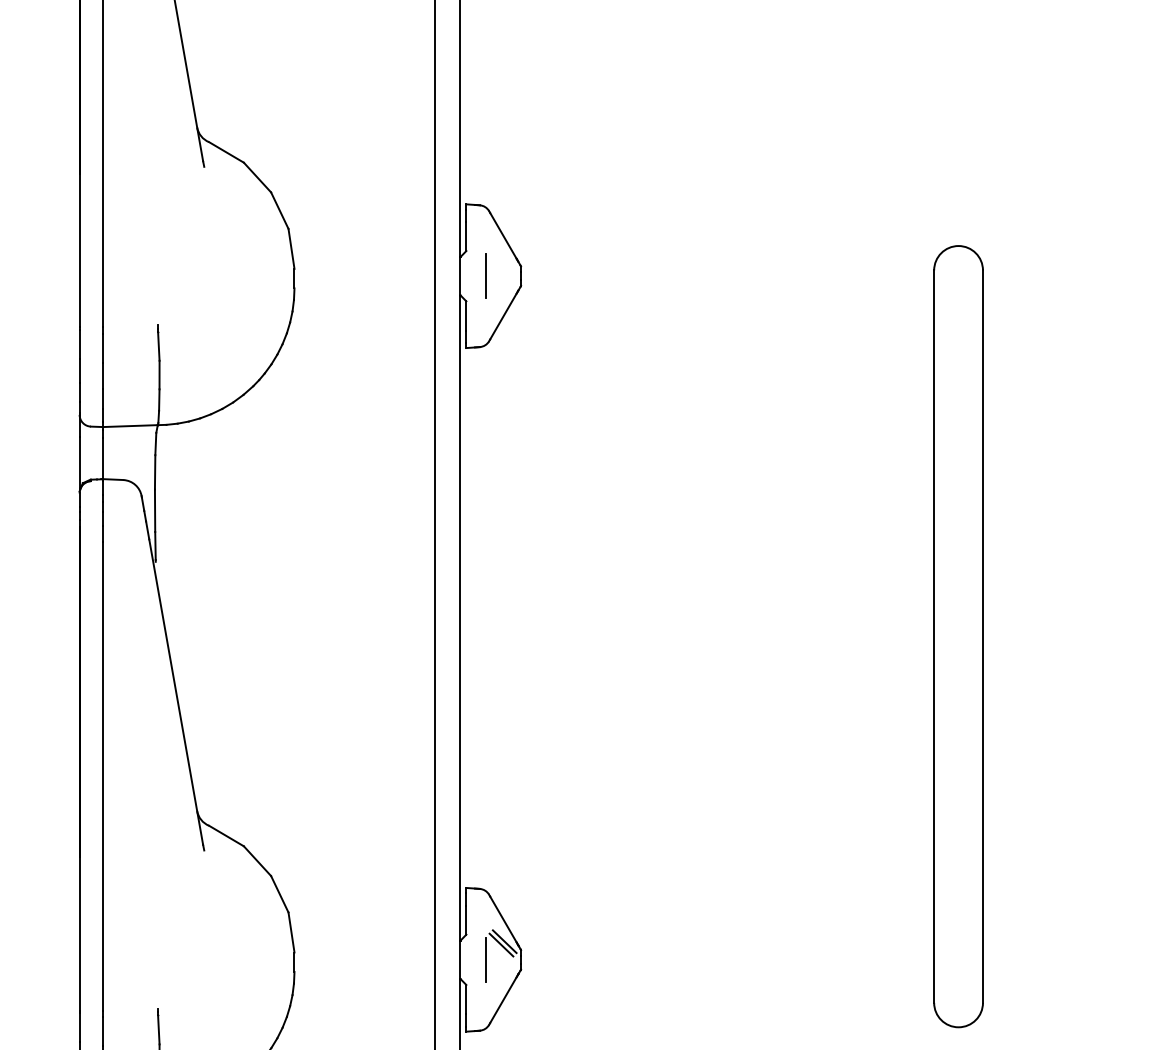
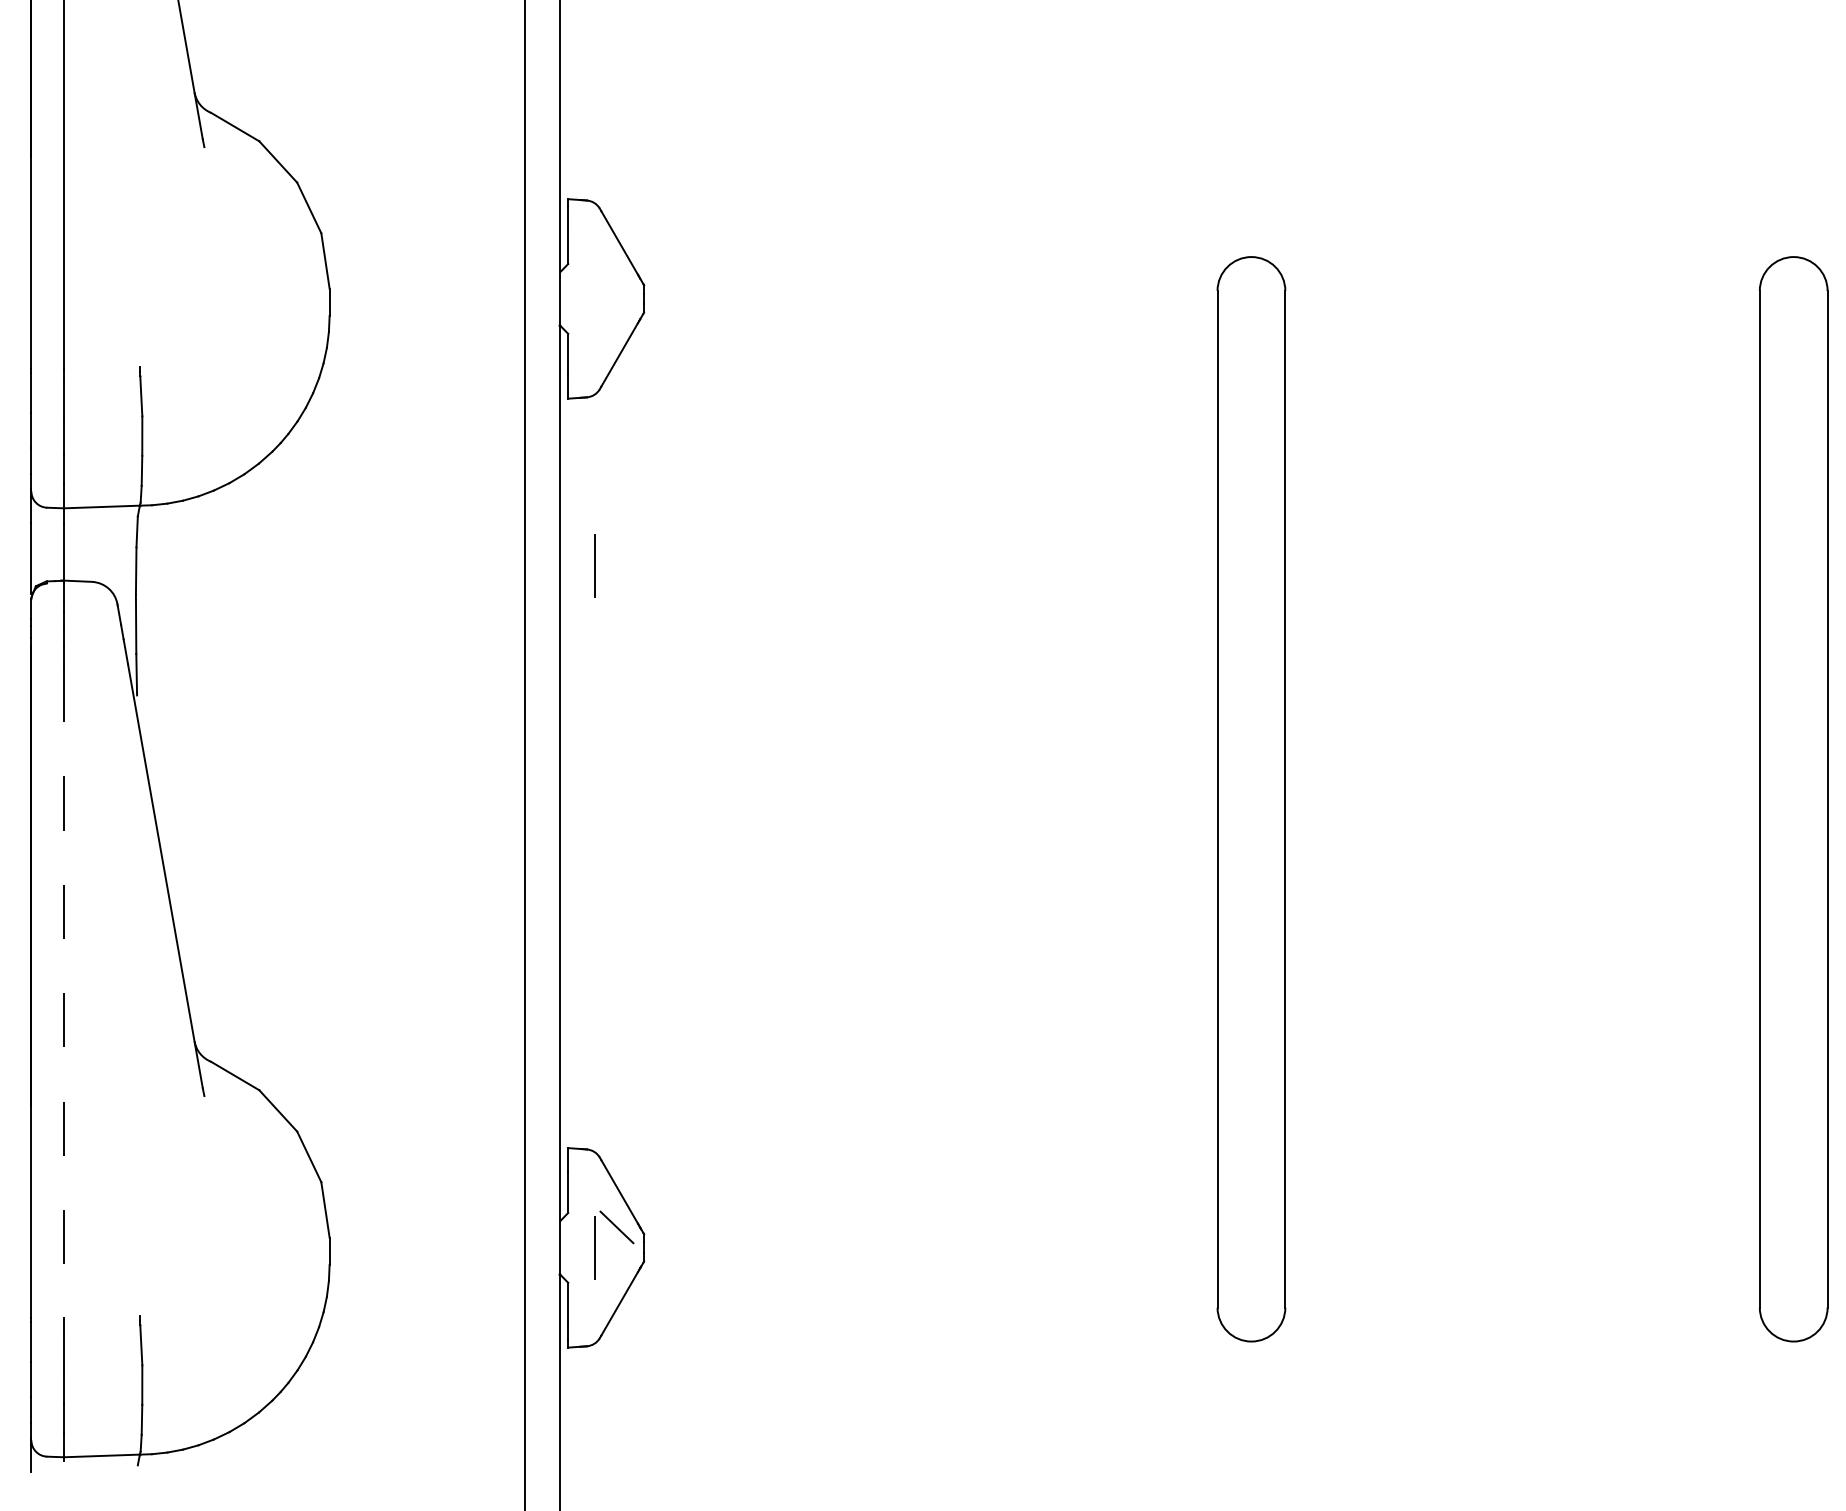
line: (485, 275) -> (594, 565), moved
line: (102, 776) -> (63, 993), solid -> dashed
line: (504, 941) -> (621, 1222), removed

